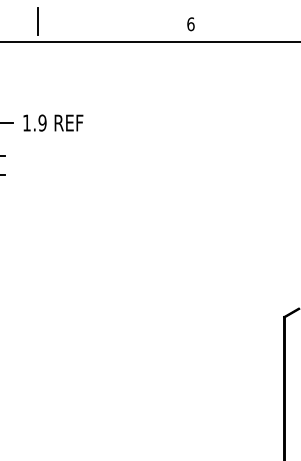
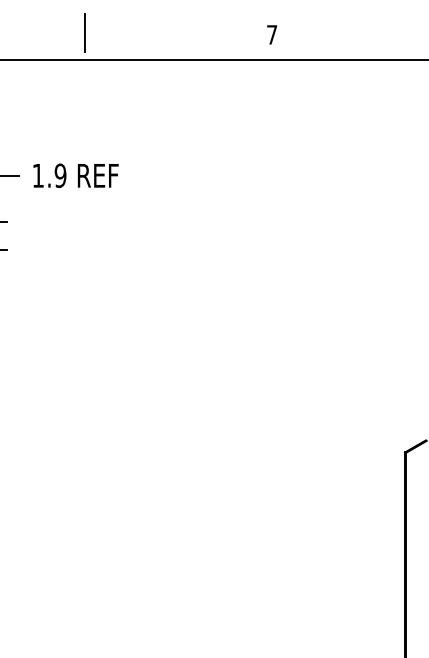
line: (37, 21) -> (84, 32), moved
text: (191, 23) -> (272, 34), 6 -> 7

